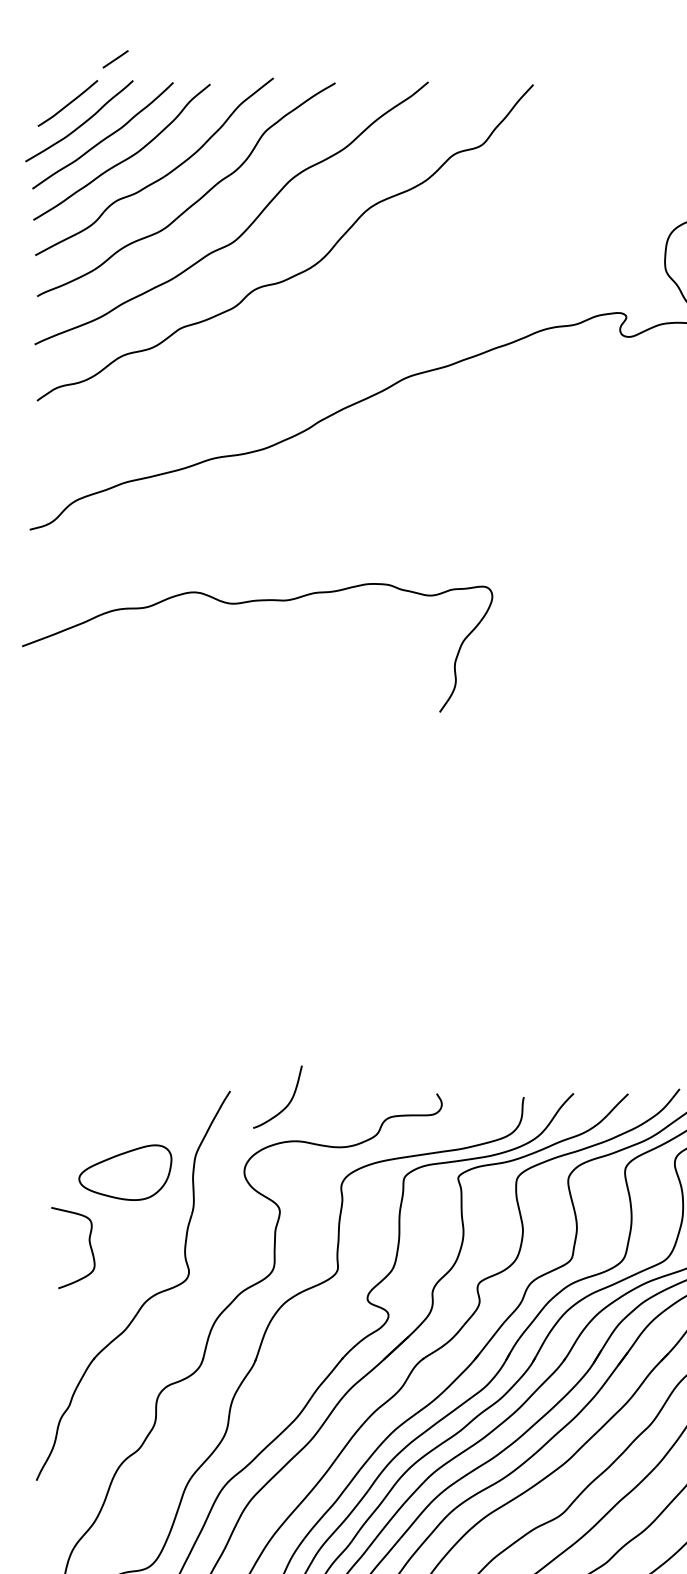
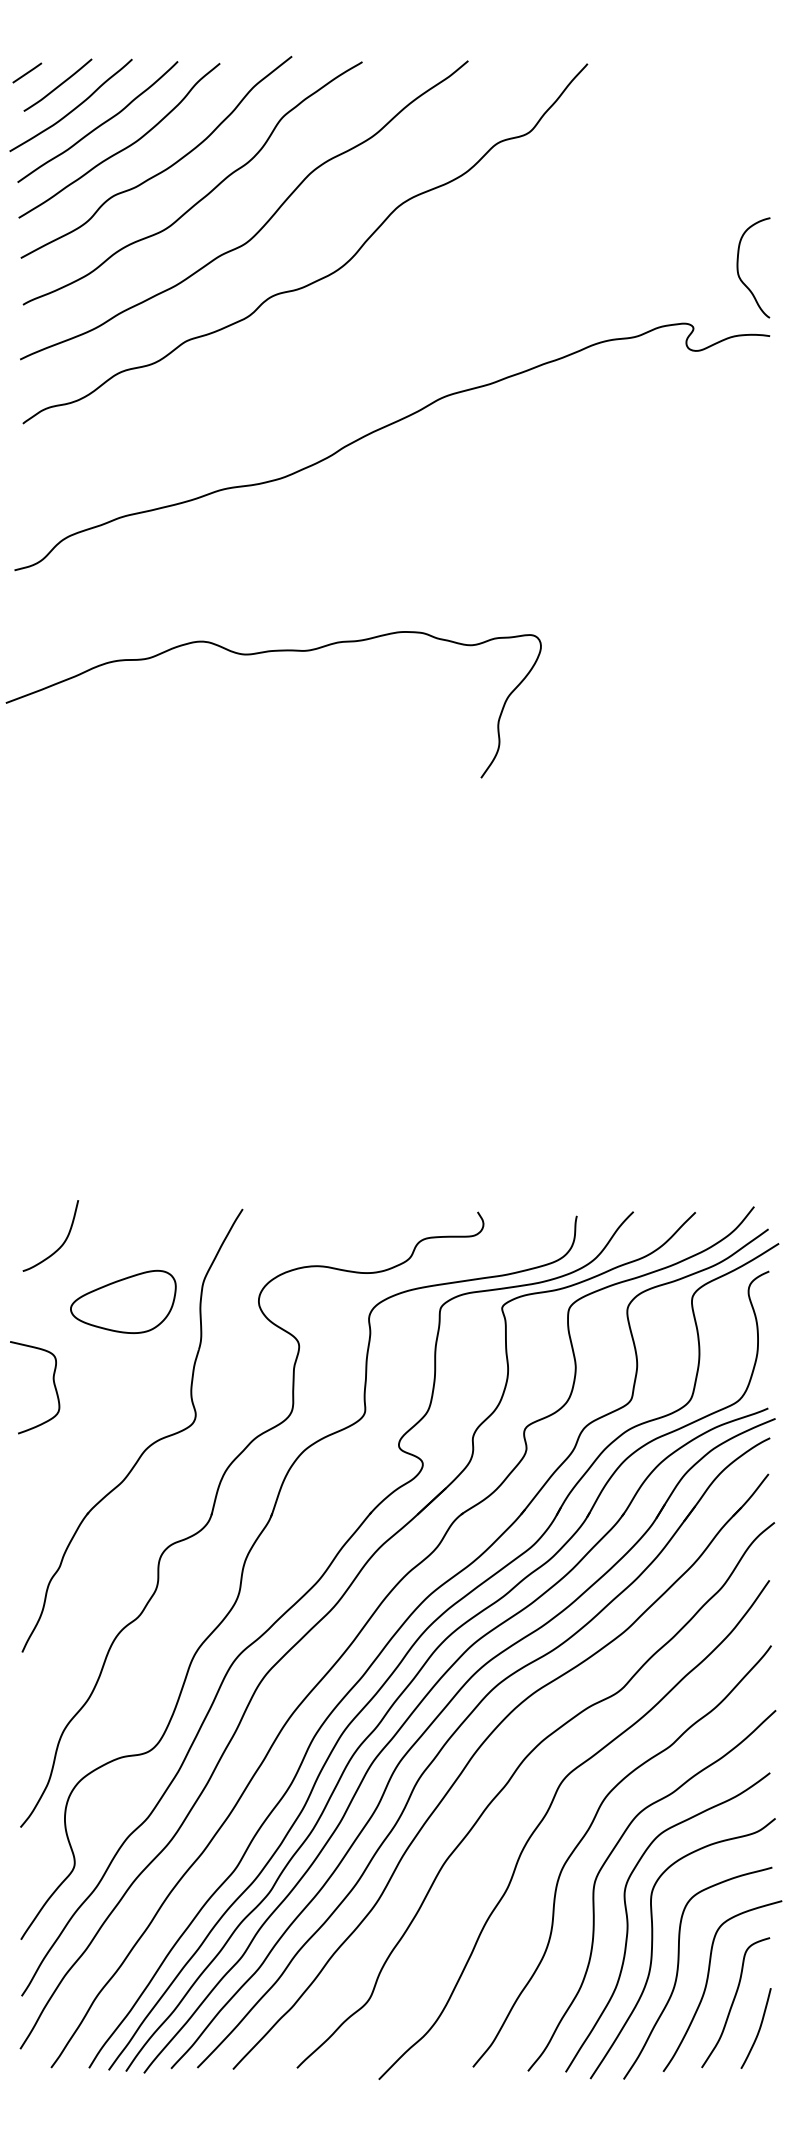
line: (115, 58) -> (27, 72), moved
curve: (286, 1105) -> (60, 1245), moved
curve: (89, 1245) -> (53, 1384), moved

